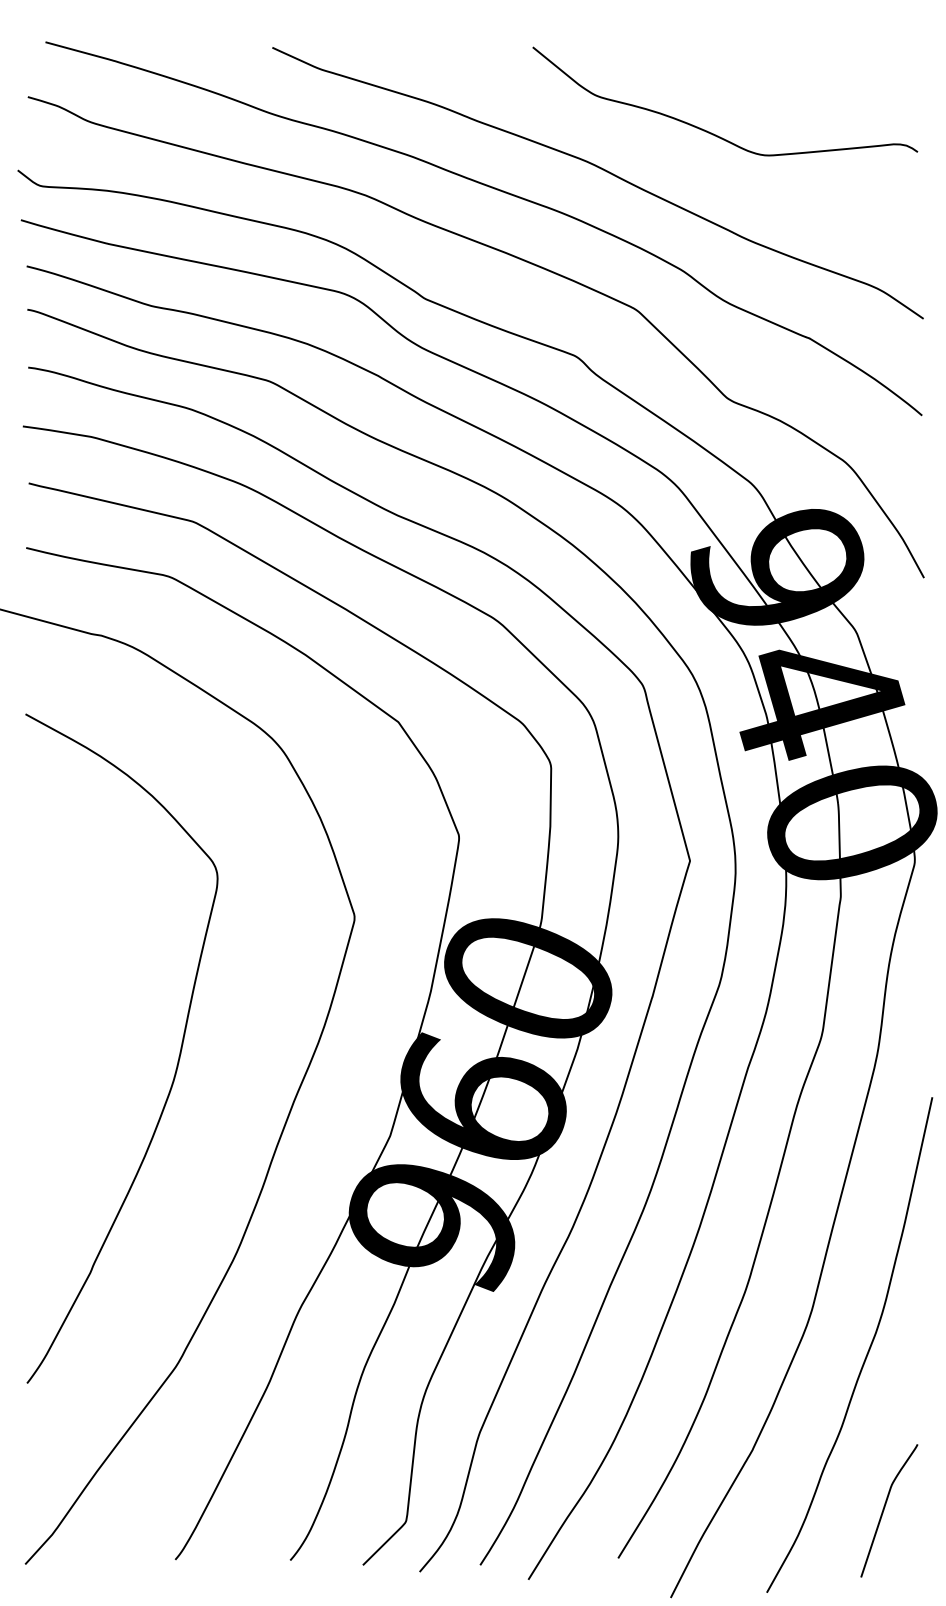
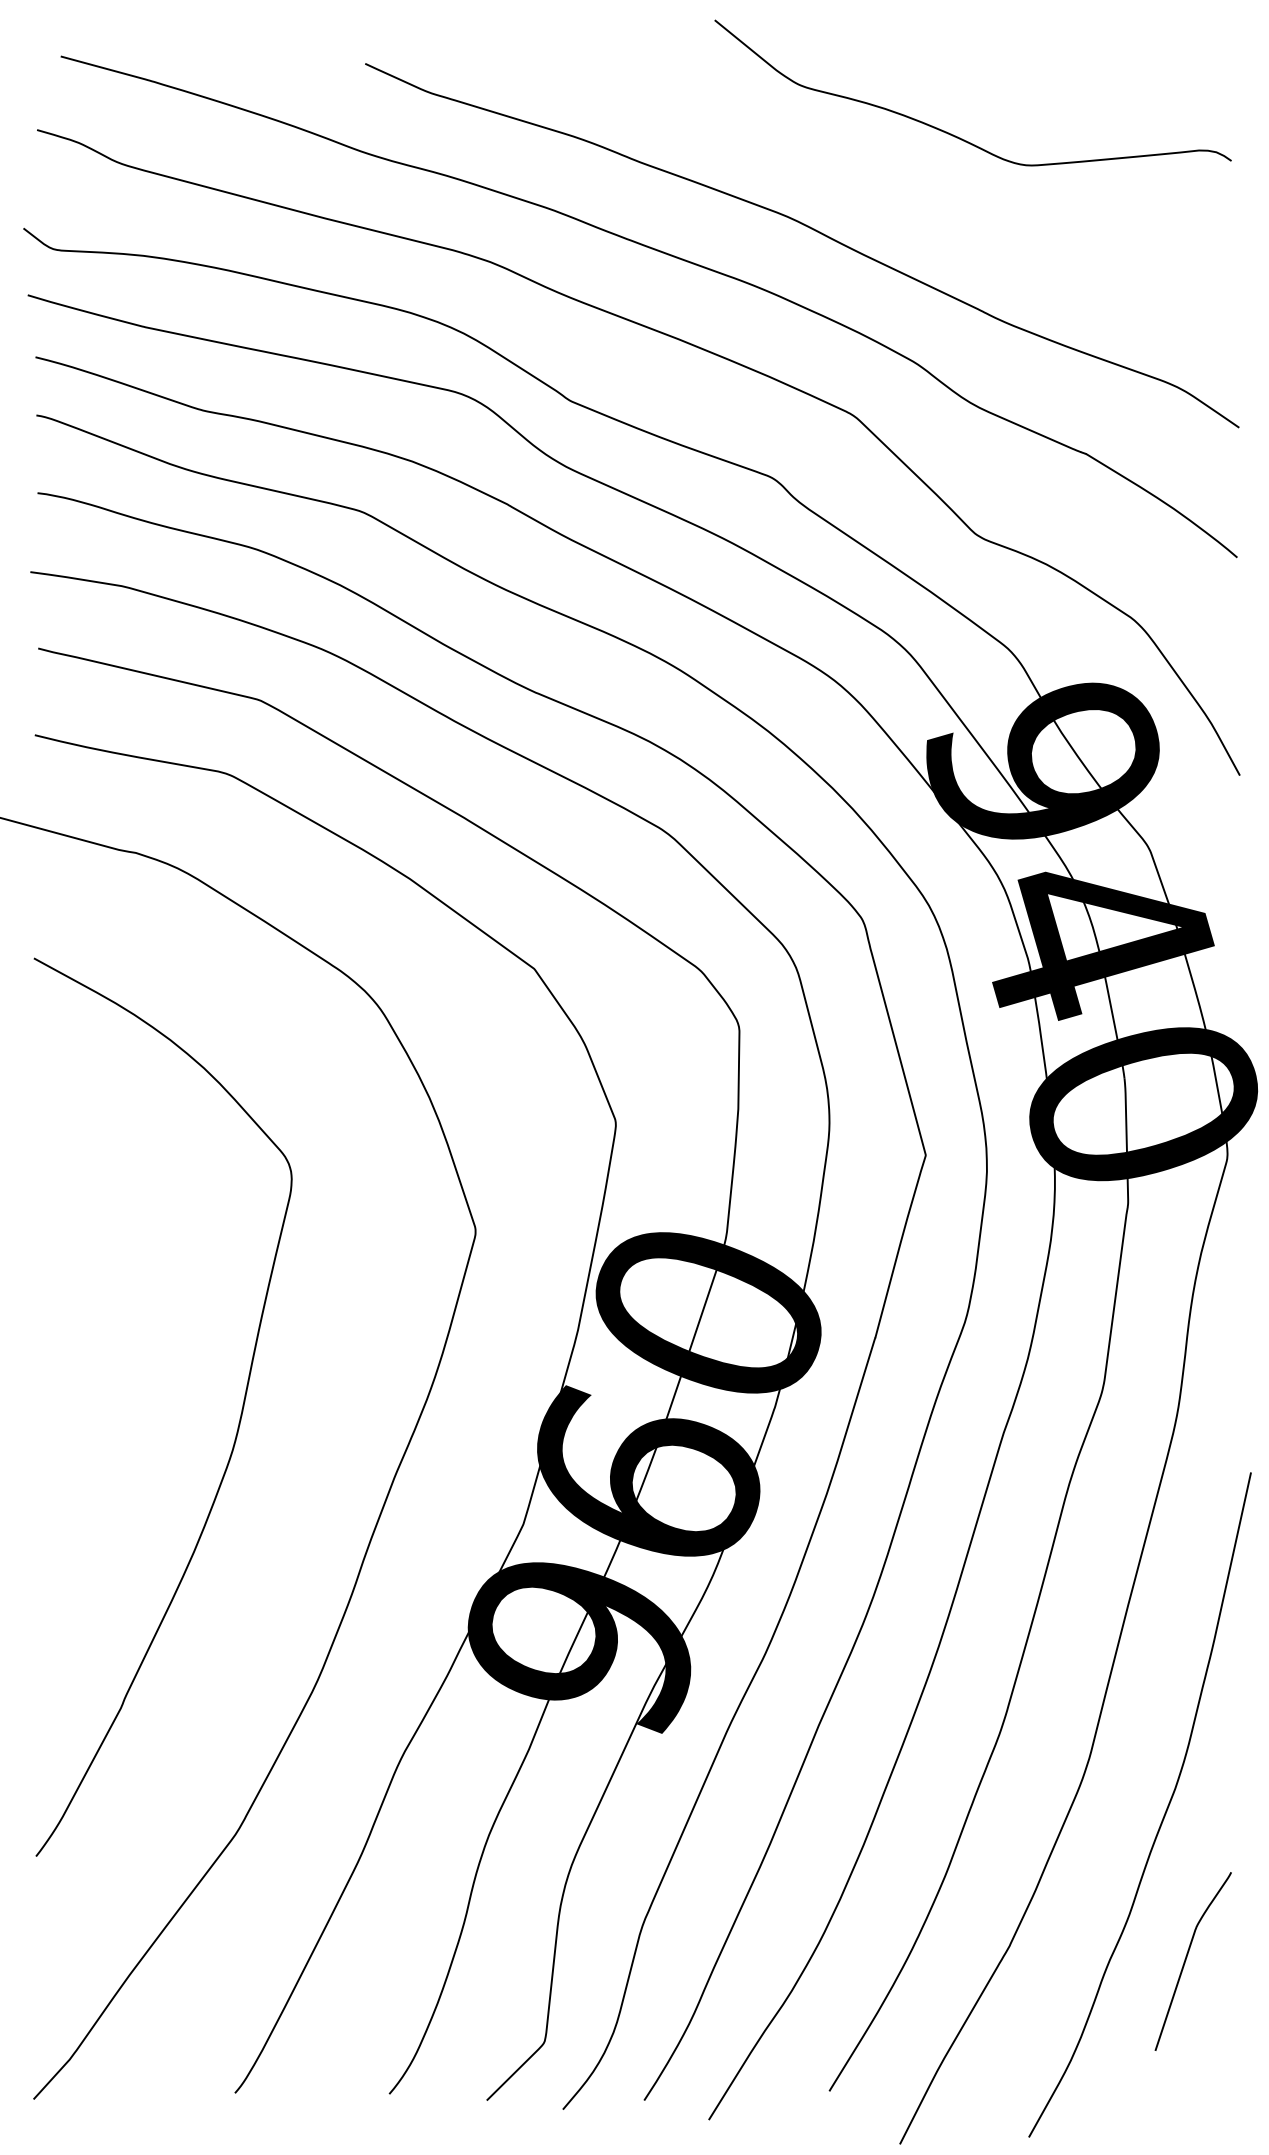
curve: (709, 131) -> (951, 133), moved
curve: (884, 1510) -> (1186, 1960), moved

